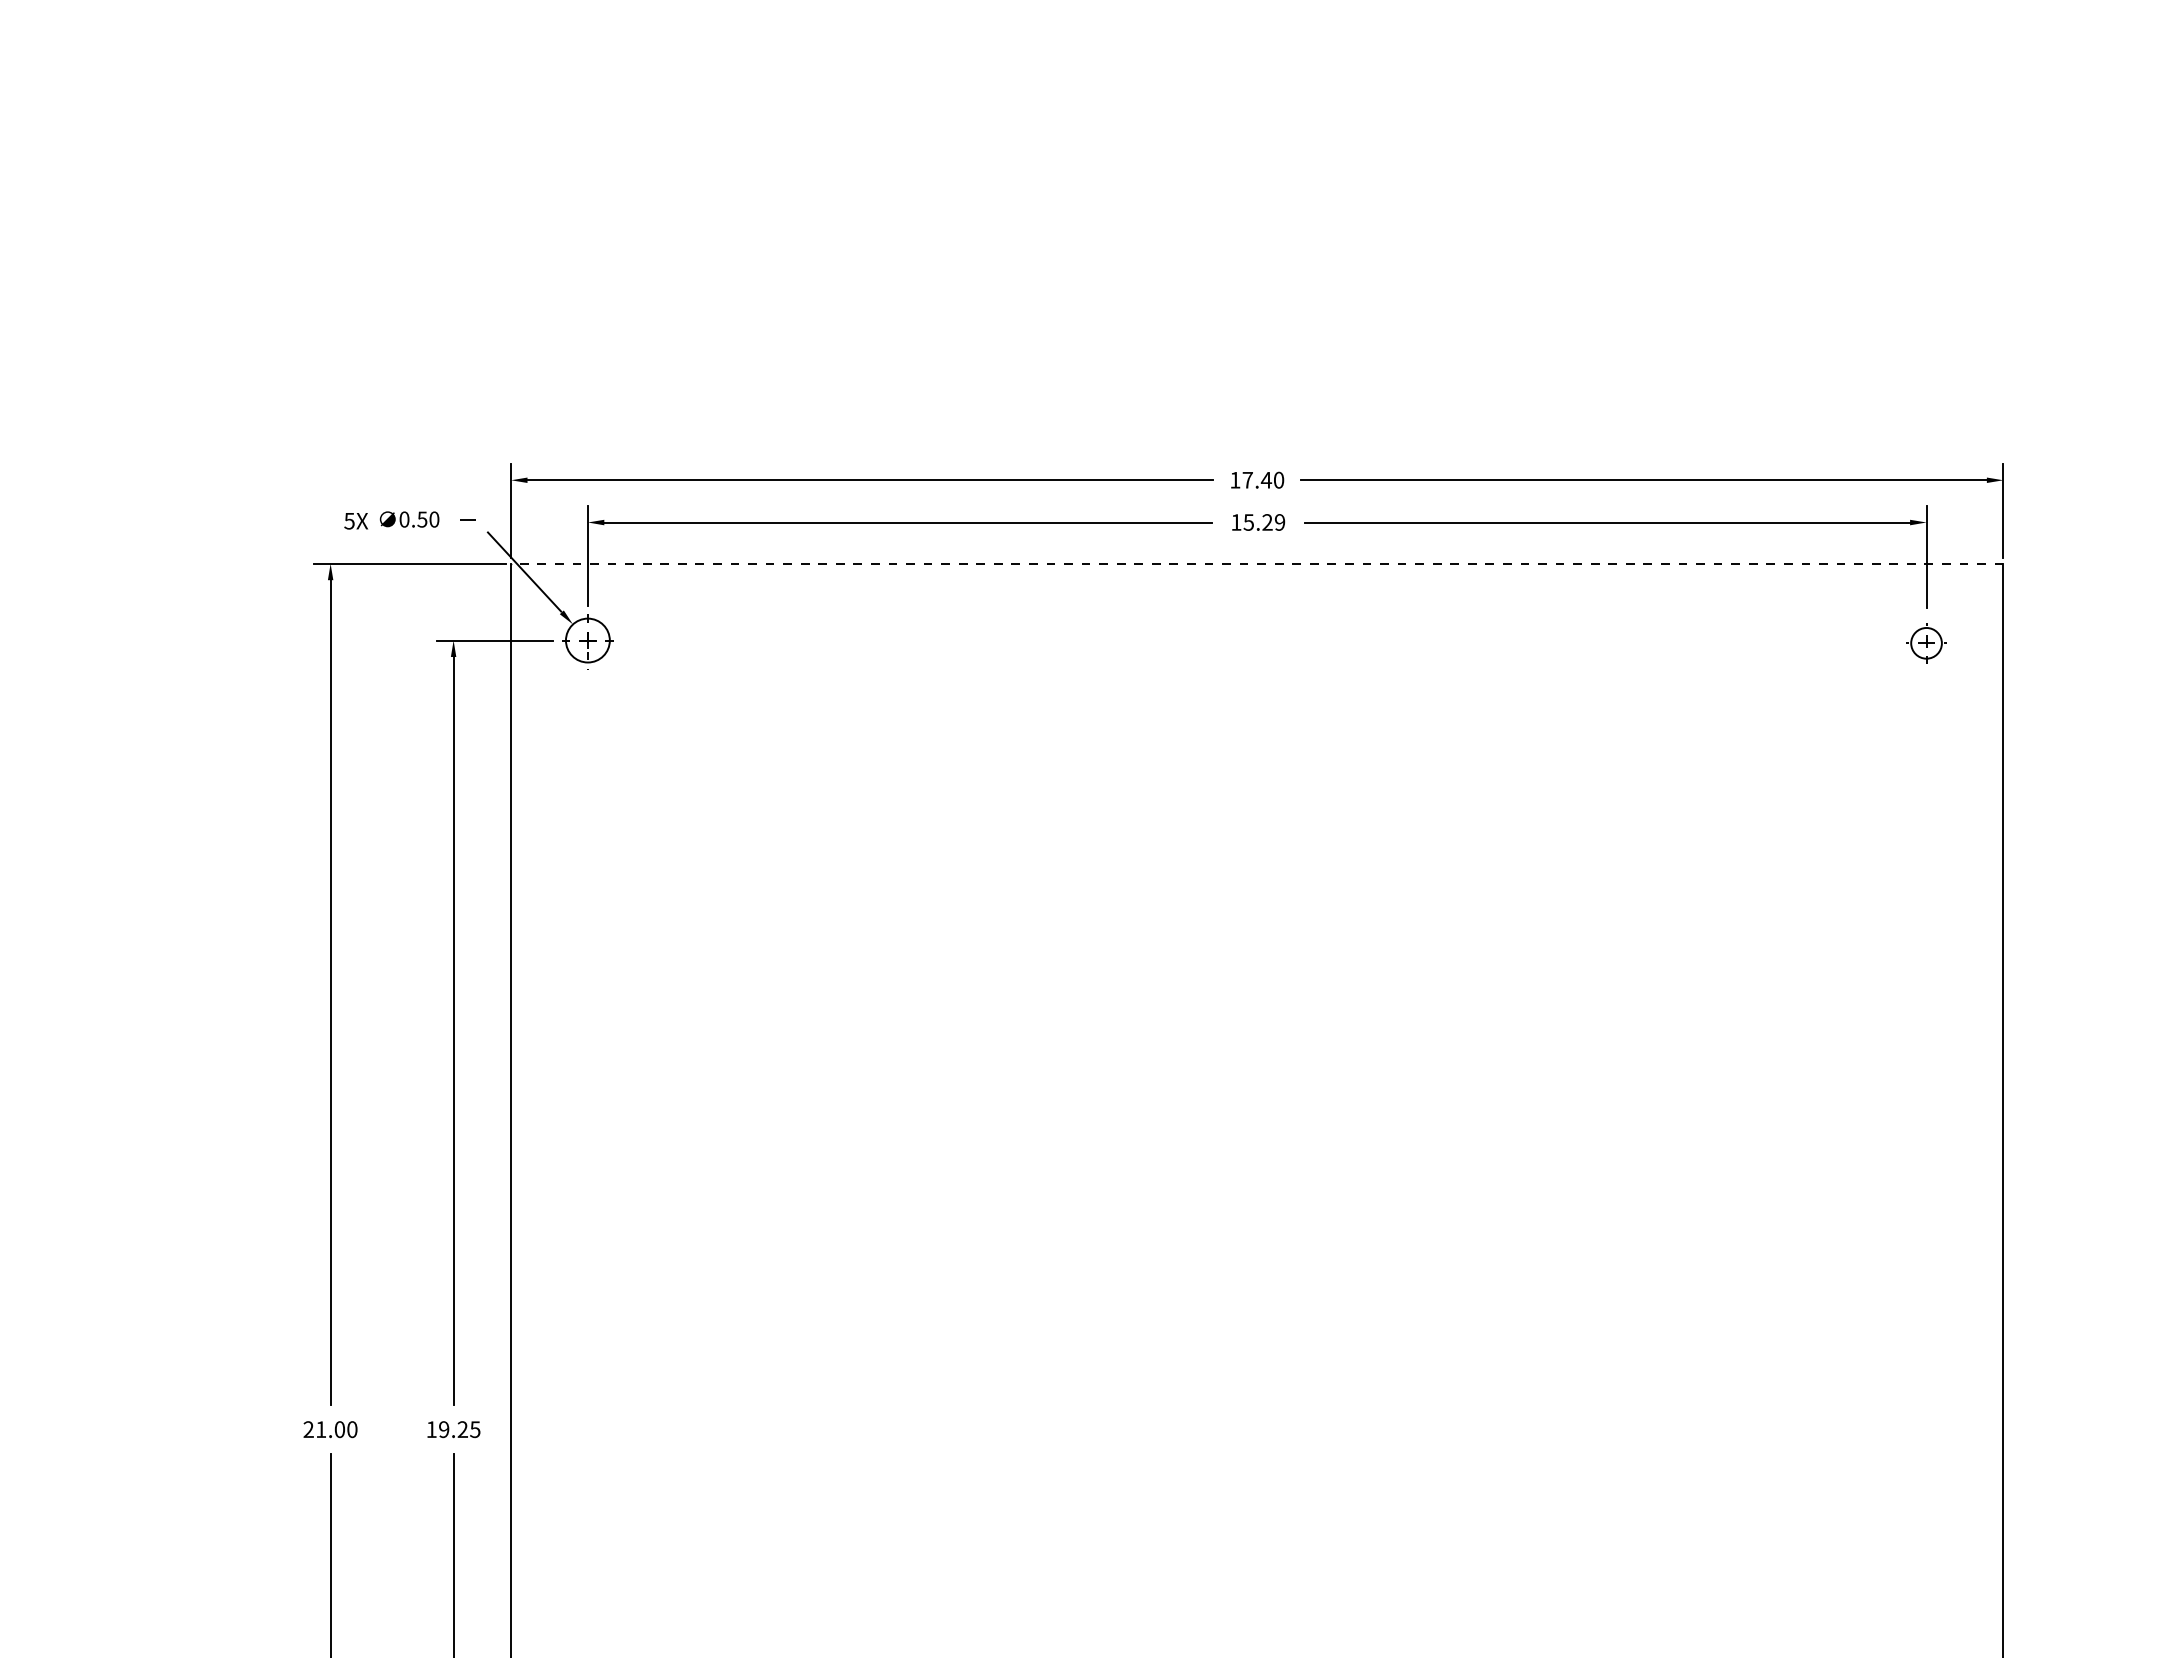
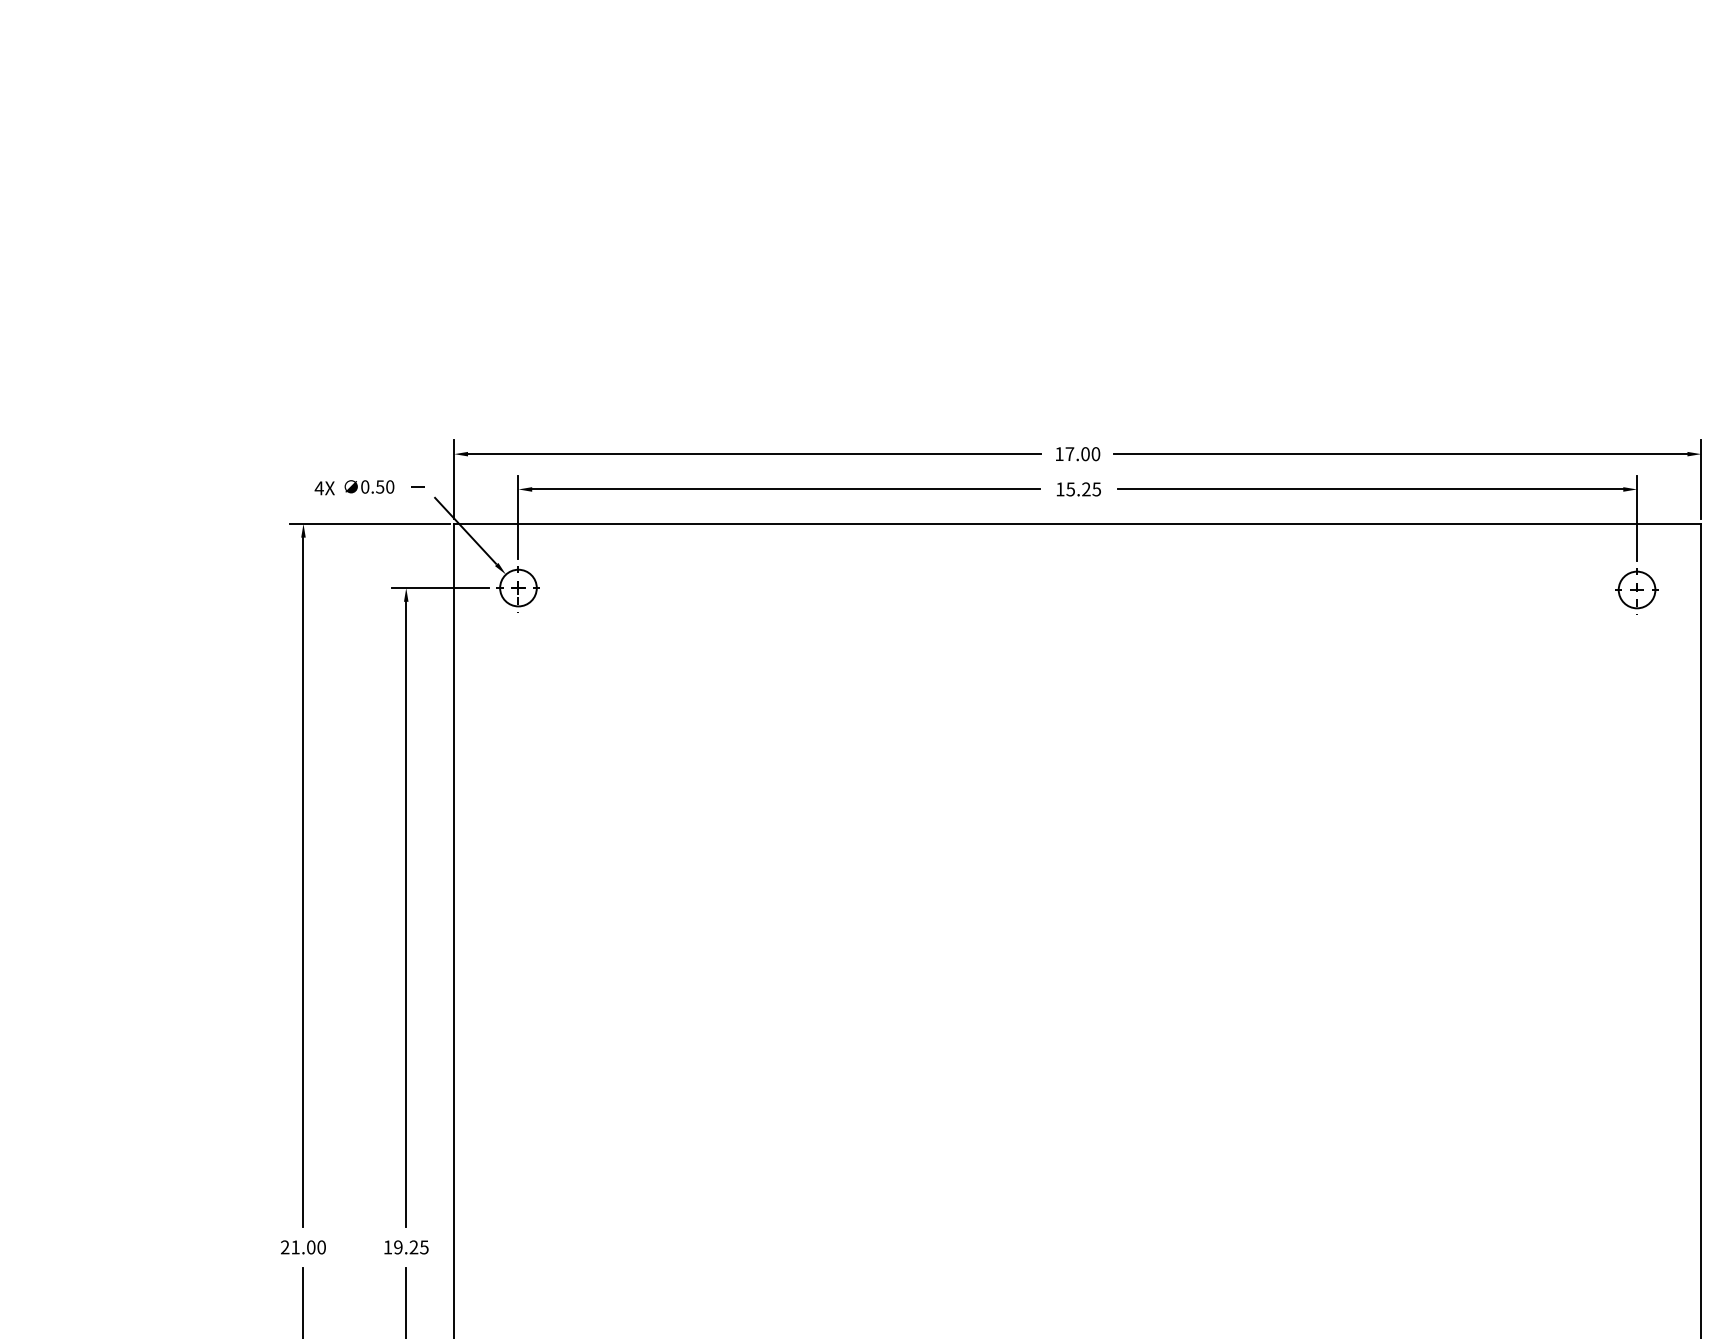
text: (1266, 479) -> (1085, 453), 17.40 -> 17.00
text: (349, 521) -> (319, 488), 5X -> 4X
text: (1279, 522) -> (1096, 489), 15.29 -> 15.25
line: (1256, 563) -> (1077, 523), dashed -> solid
part: (1926, 644) -> (1637, 591), size x1.43

